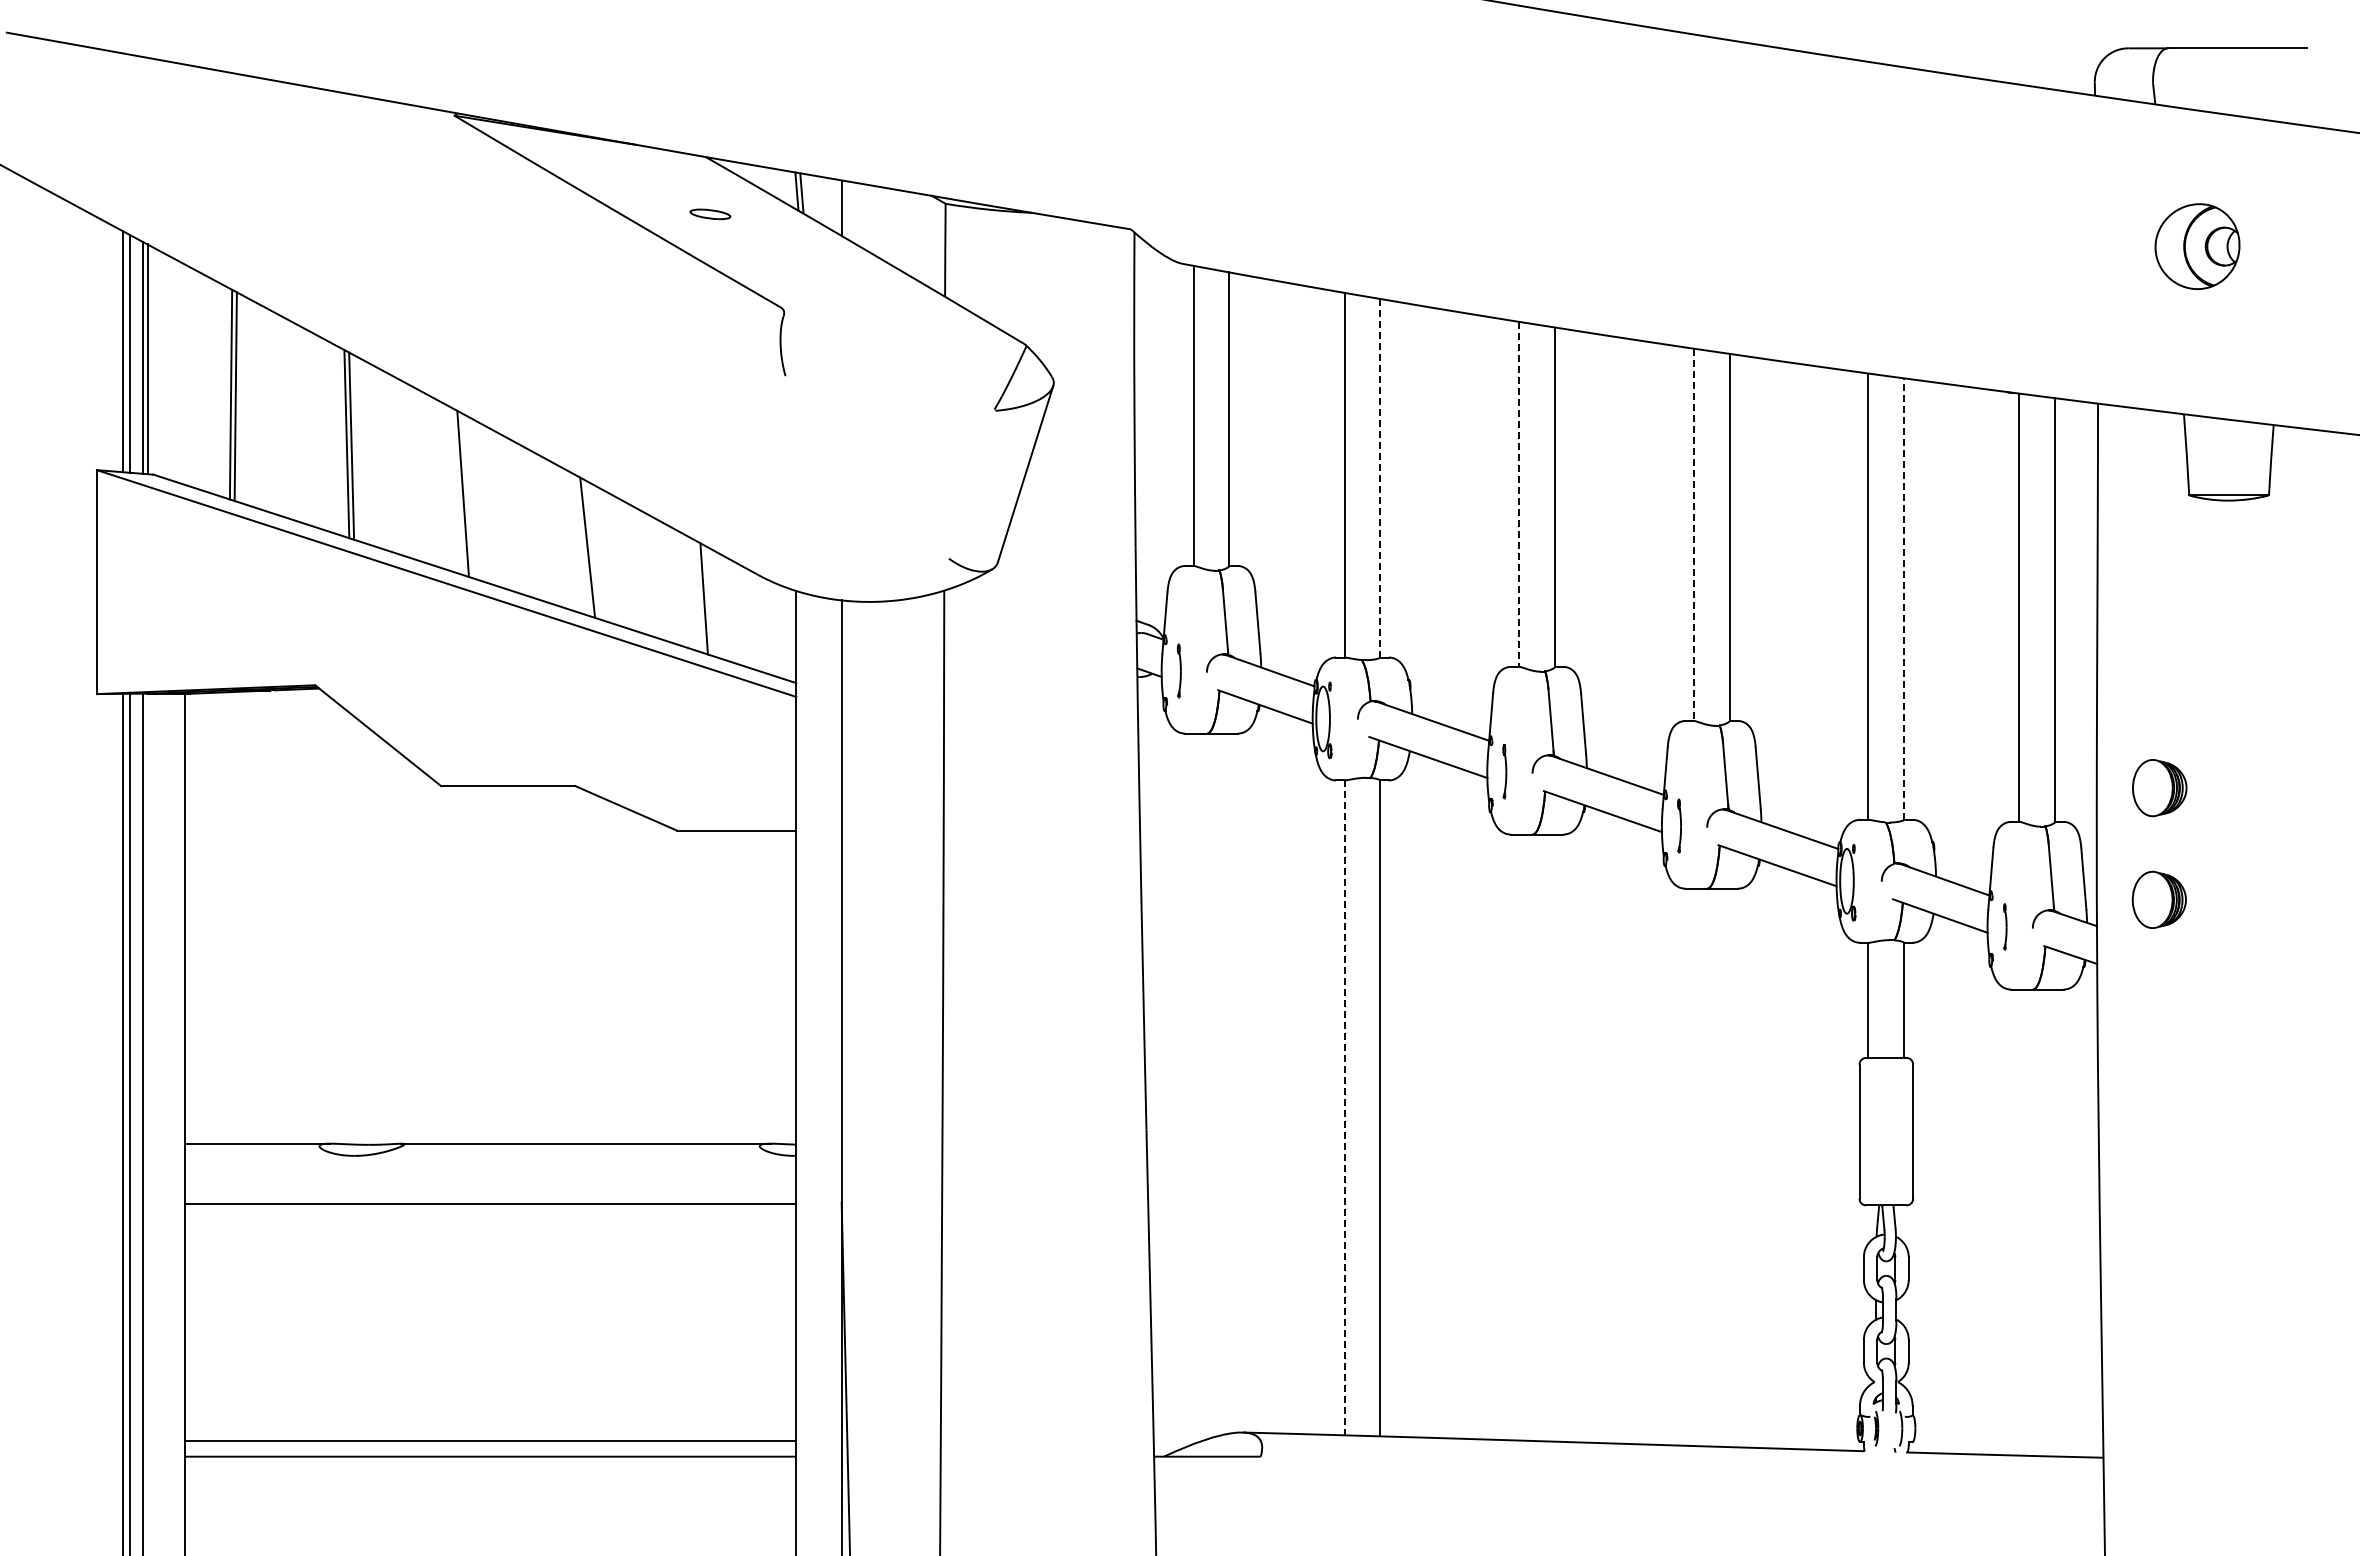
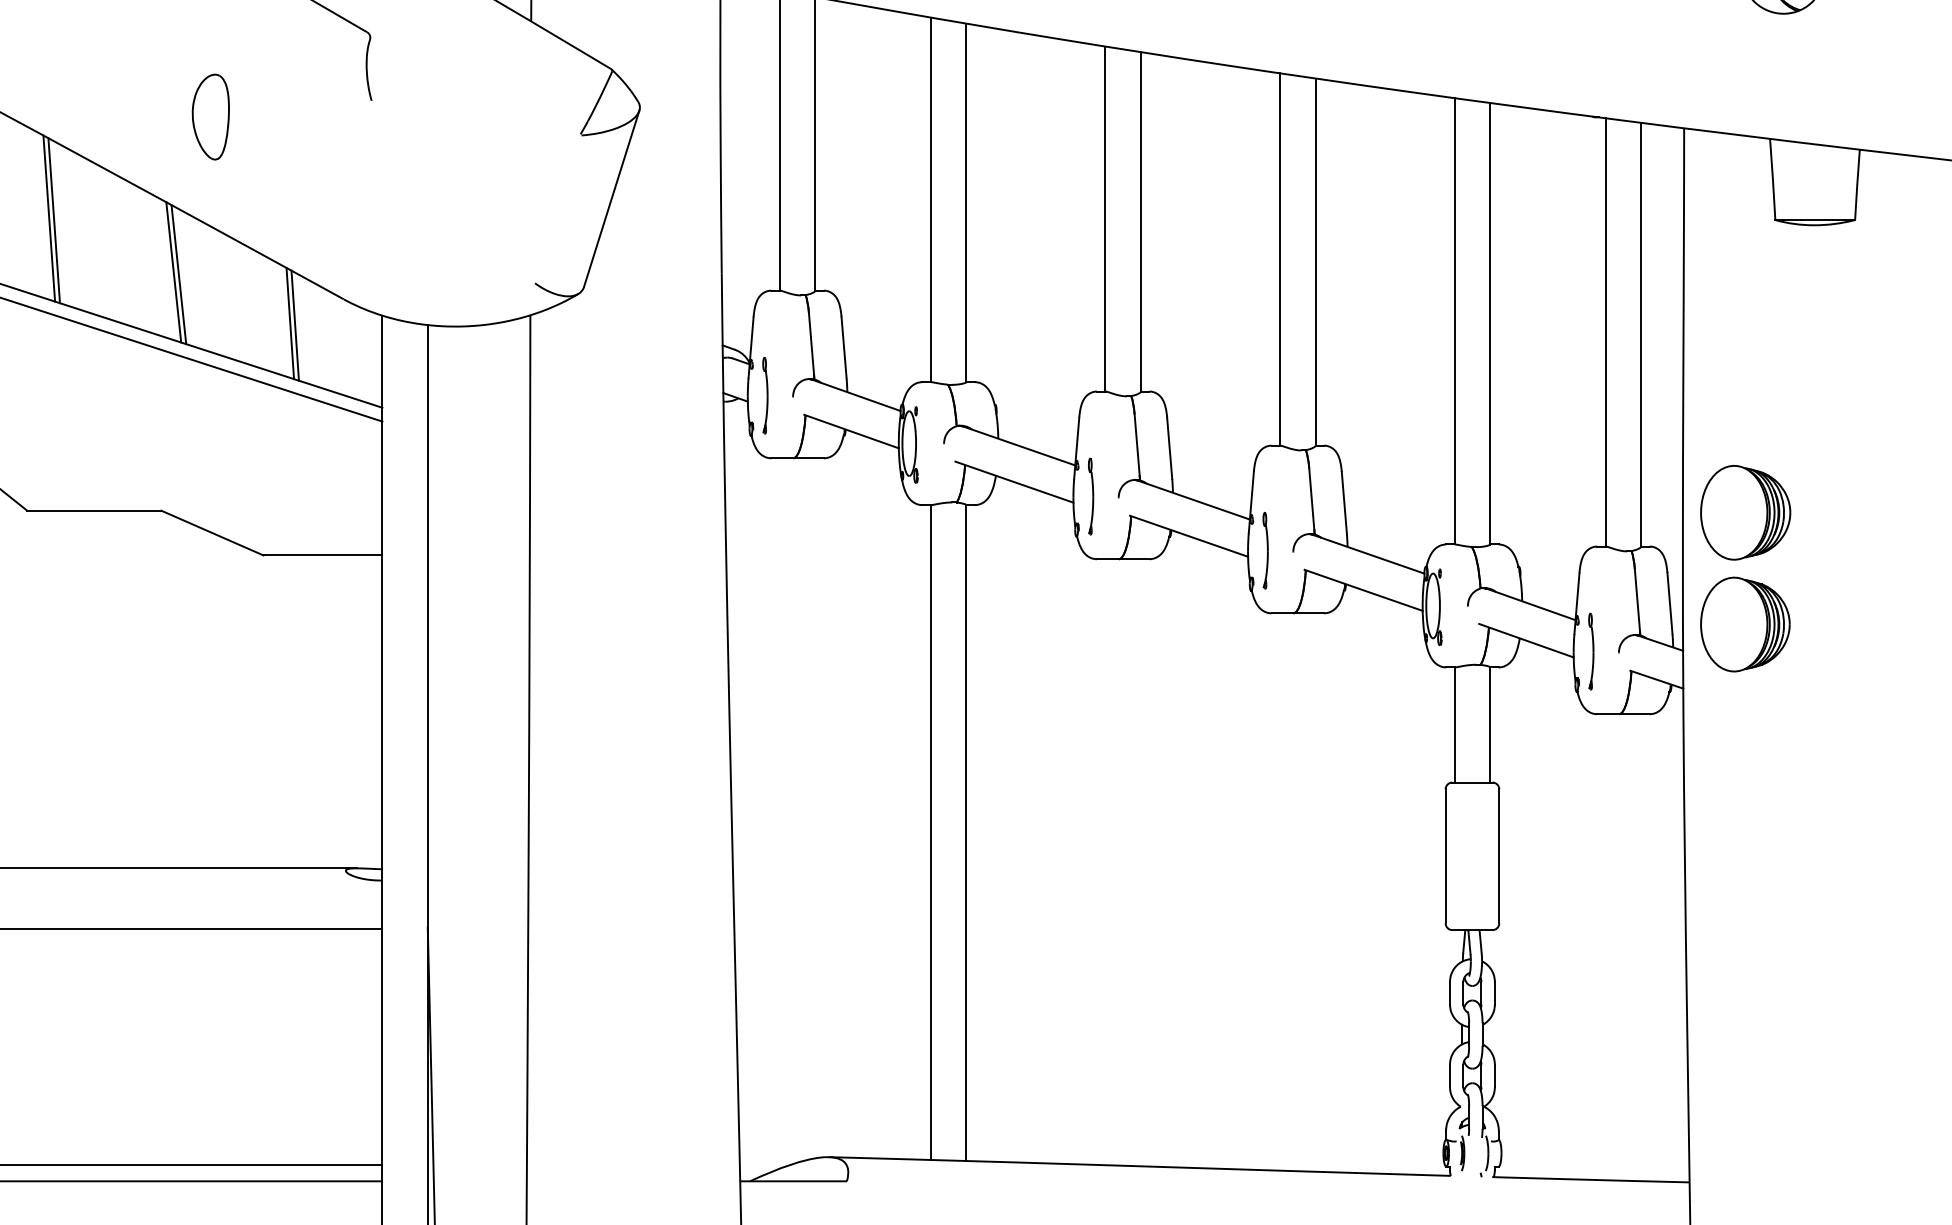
part: (624, 392) -> (210, 117), added
line: (1380, 477) -> (966, 202), dashed -> solid
line: (1519, 494) -> (1105, 219), dashed -> solid
line: (467, 495) -> (53, 220), added
line: (1693, 535) -> (1279, 260), dashed -> solid
line: (592, 549) -> (178, 274), added
line: (1904, 599) -> (1490, 324), dashed -> solid
line: (708, 601) -> (294, 326), added
part: (1179, 670) -> (765, 395), size x1.43
part: (1504, 771) -> (1090, 496), size x1.43
part: (2159, 787) -> (1745, 512), size x1.67
part: (1679, 825) -> (1265, 550), size x1.43
part: (2159, 899) -> (1745, 624), size x1.67
part: (2005, 926) -> (1591, 651), size x1.67
line: (1344, 1108) -> (930, 833), dashed -> solid

